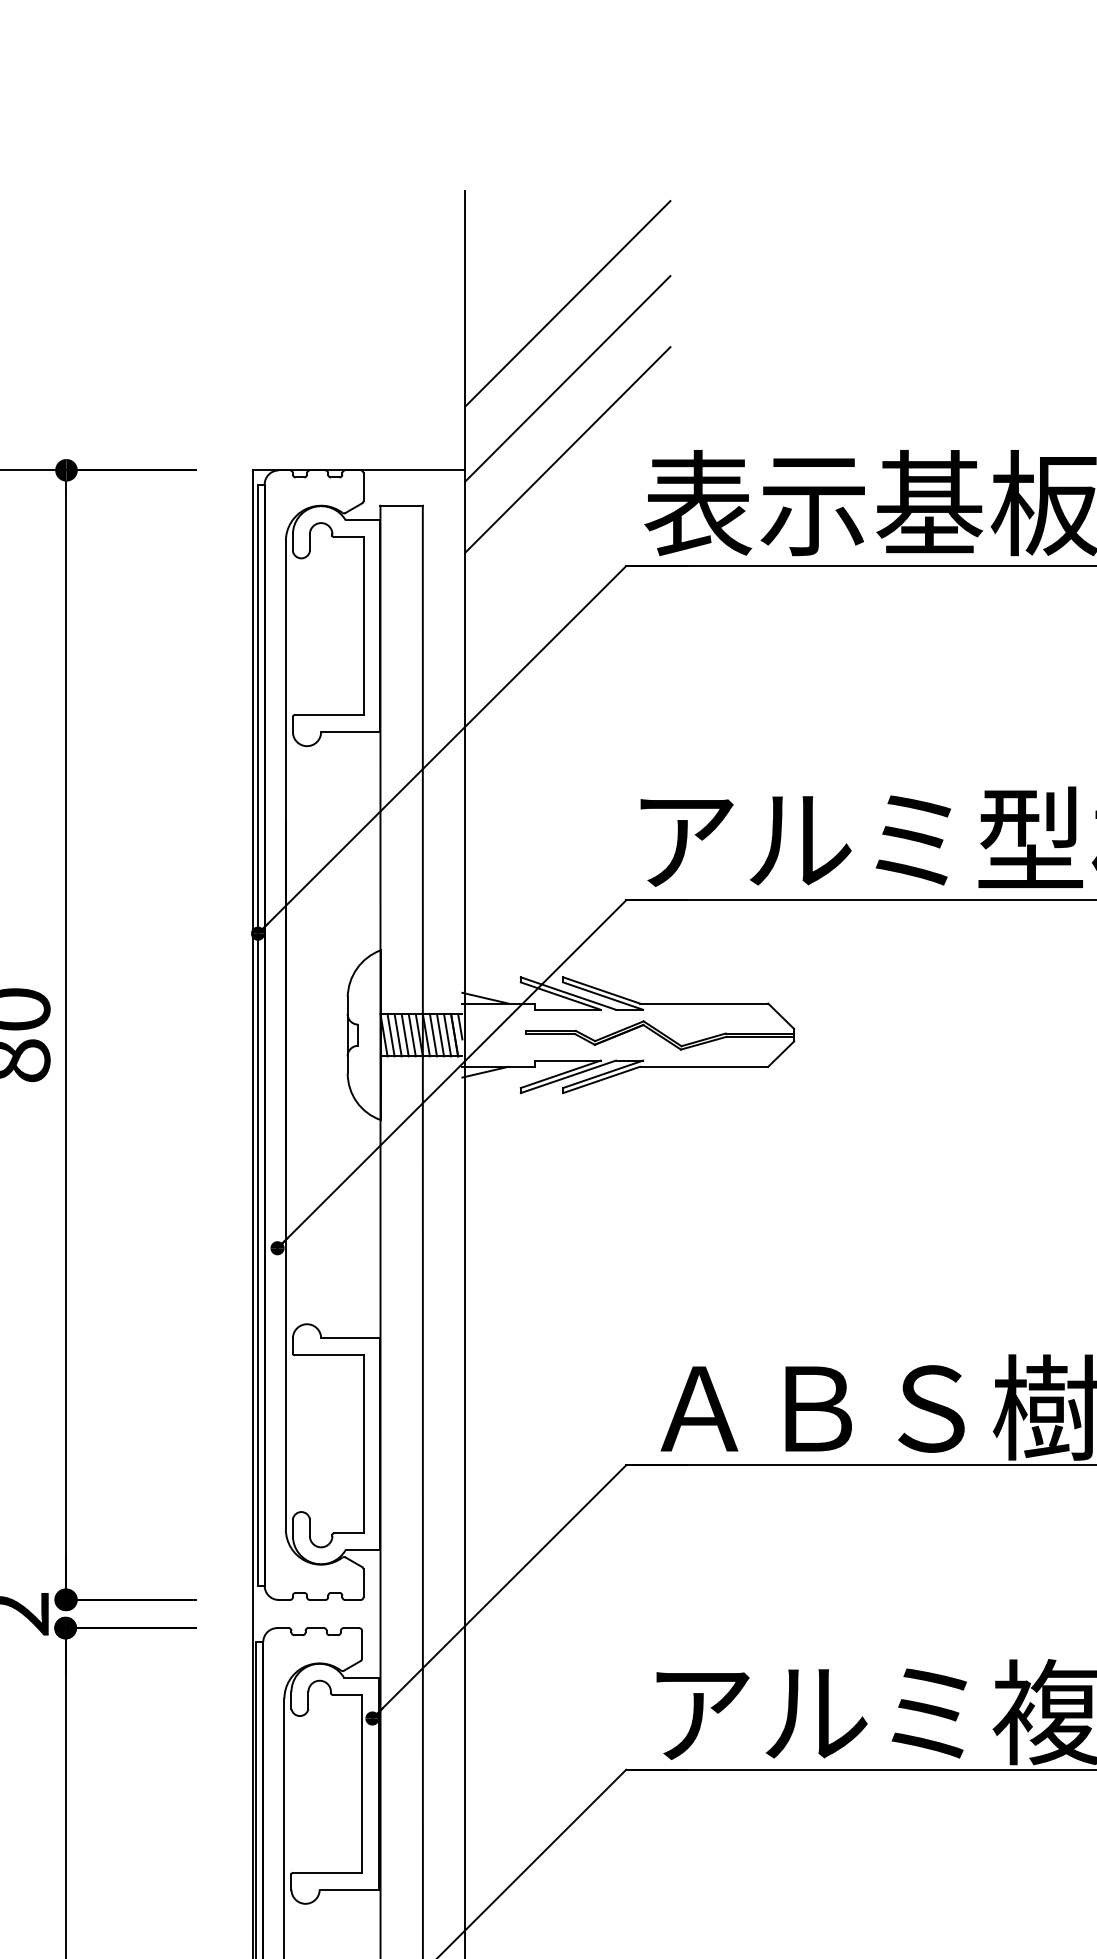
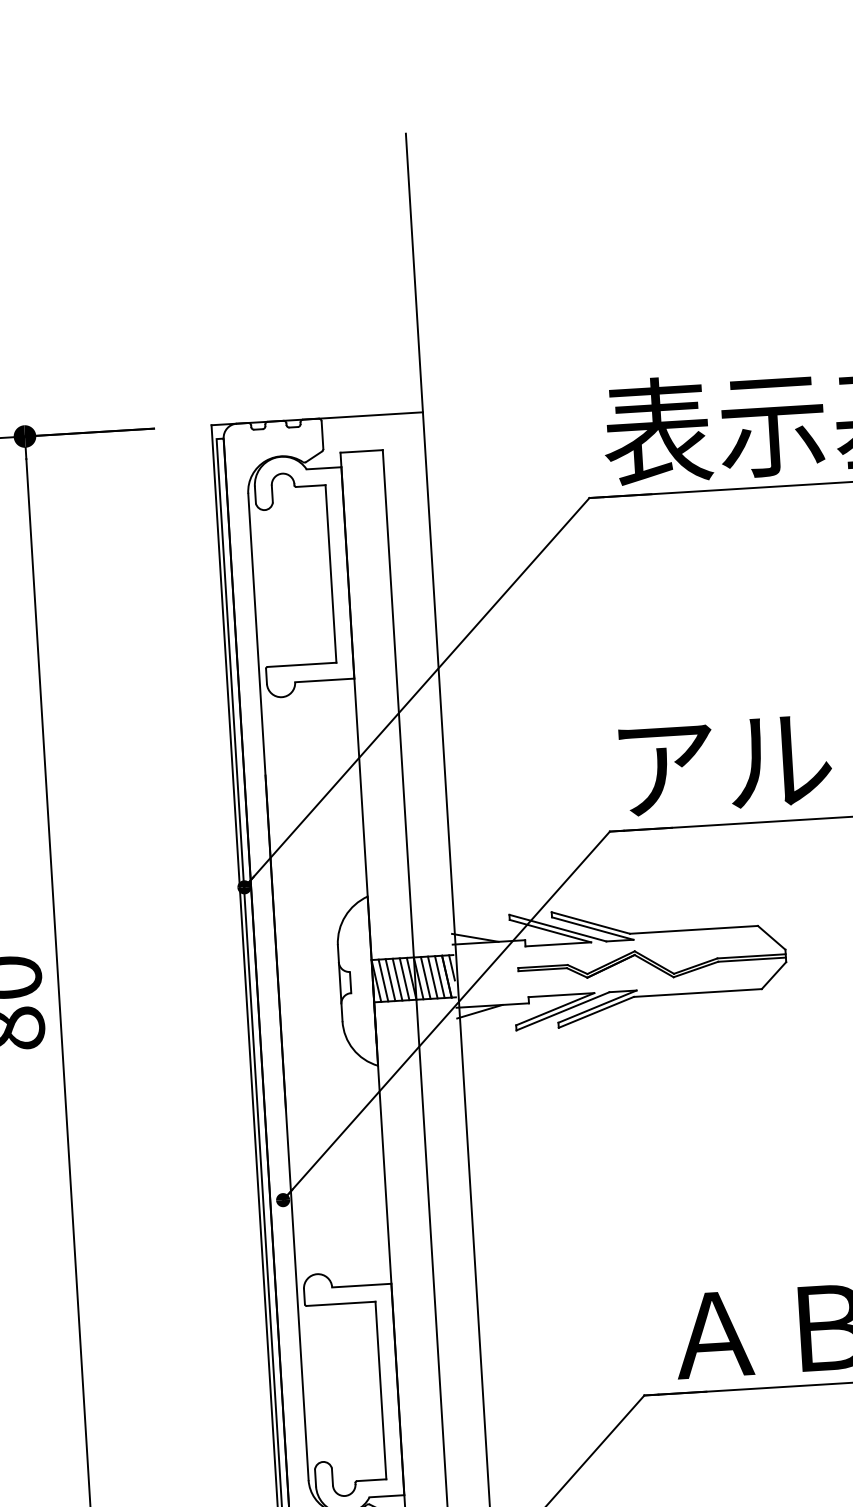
line: (567, 303) -> (514, 239), removed
line: (567, 378) -> (519, 314), removed
line: (567, 449) -> (523, 385), removed

